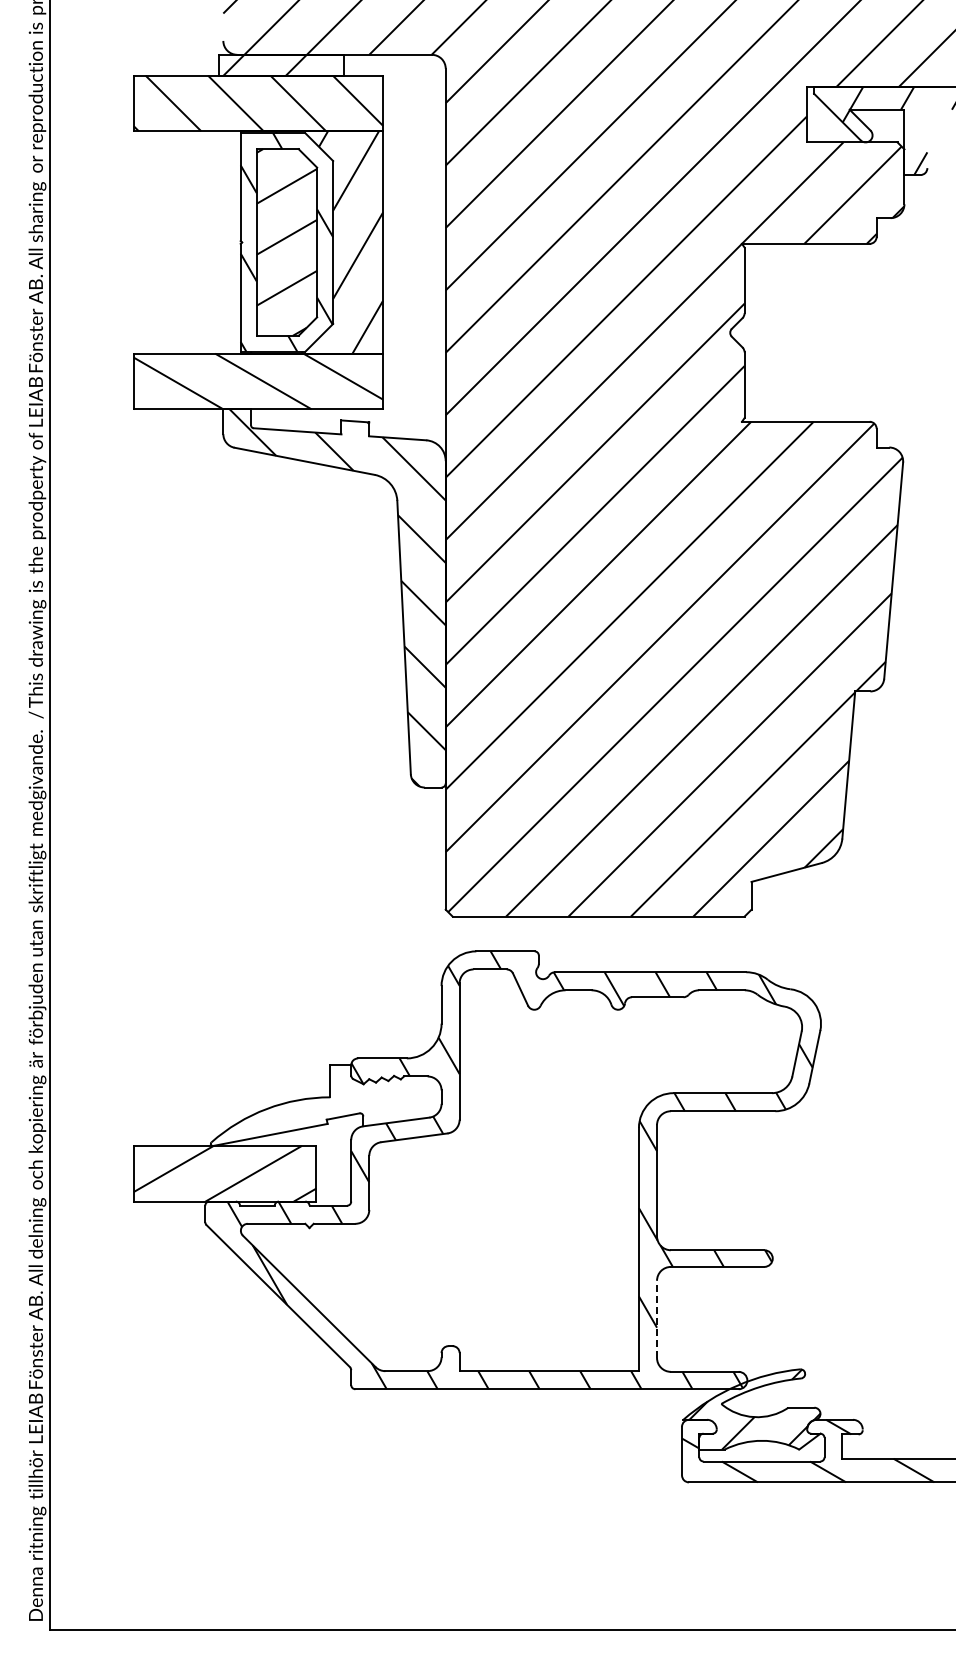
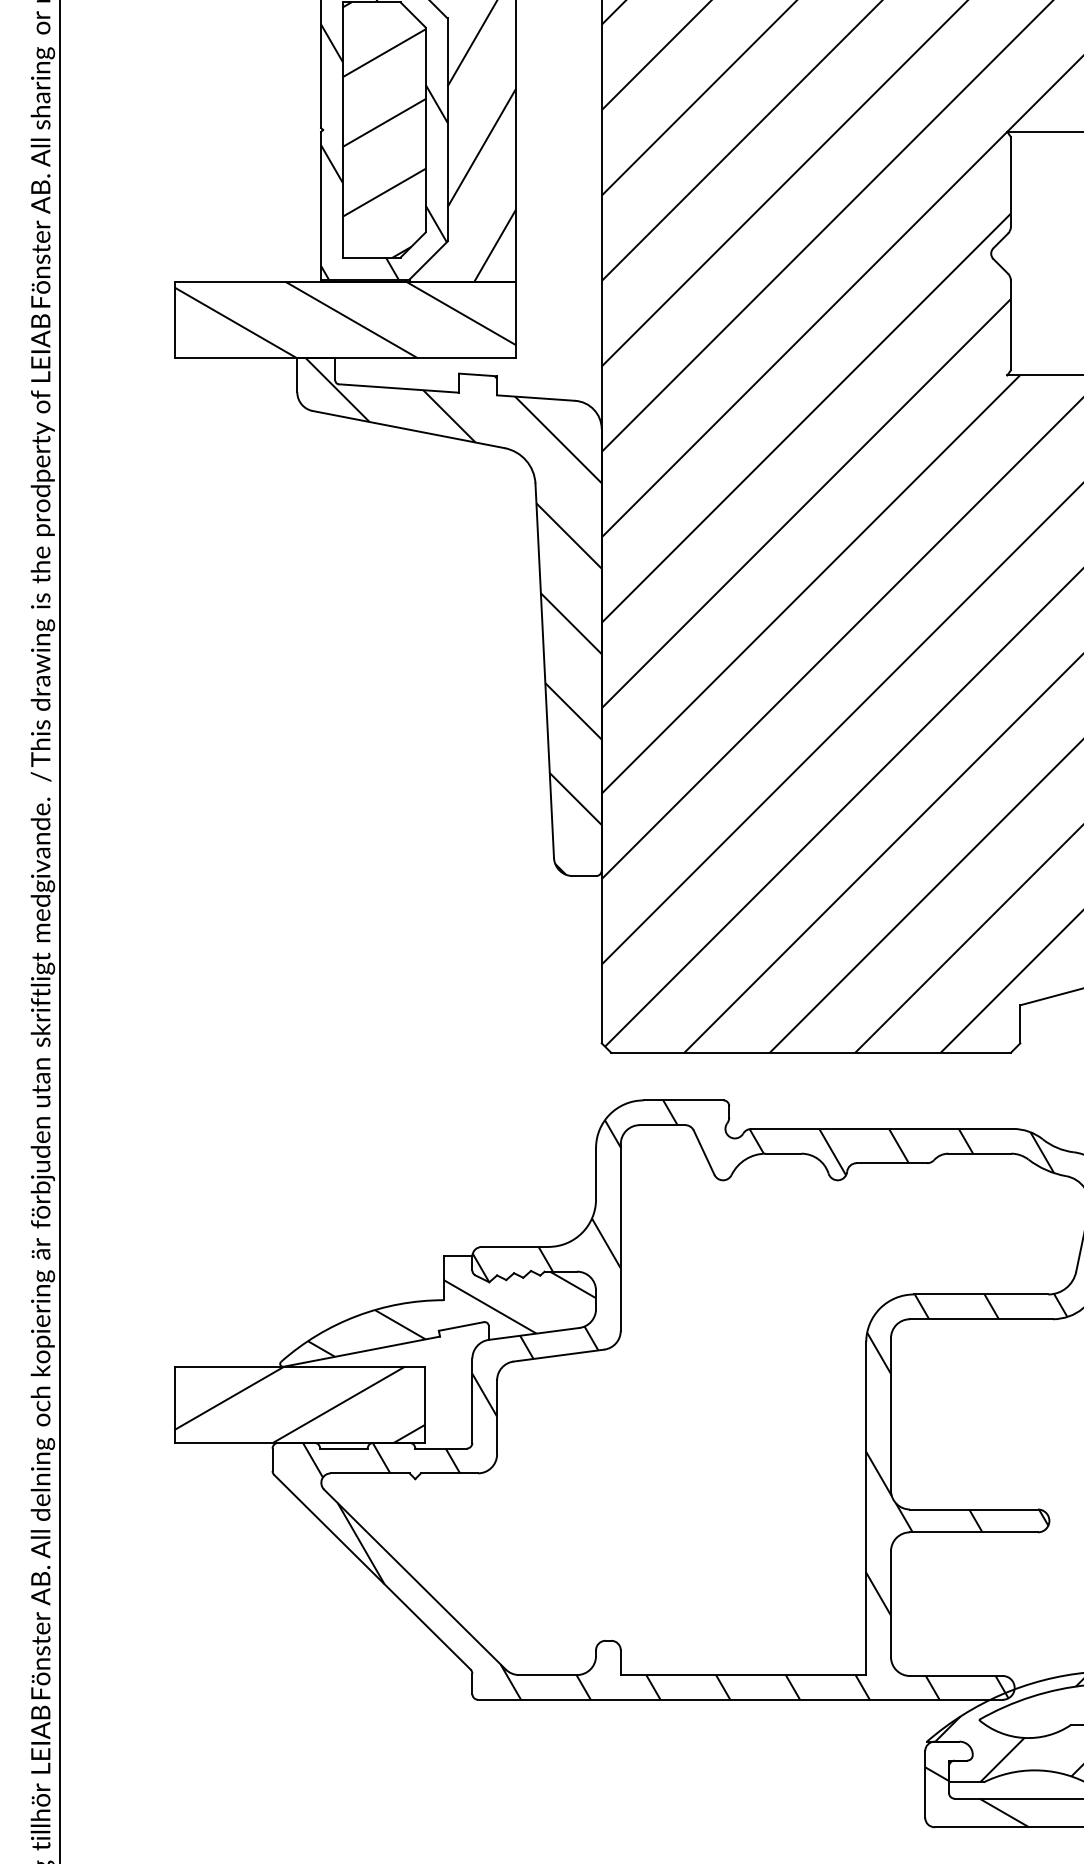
hatch: (336, 1107) -> (452, 1314), added
line: (657, 1319) -> (891, 1604), dashed -> solid

